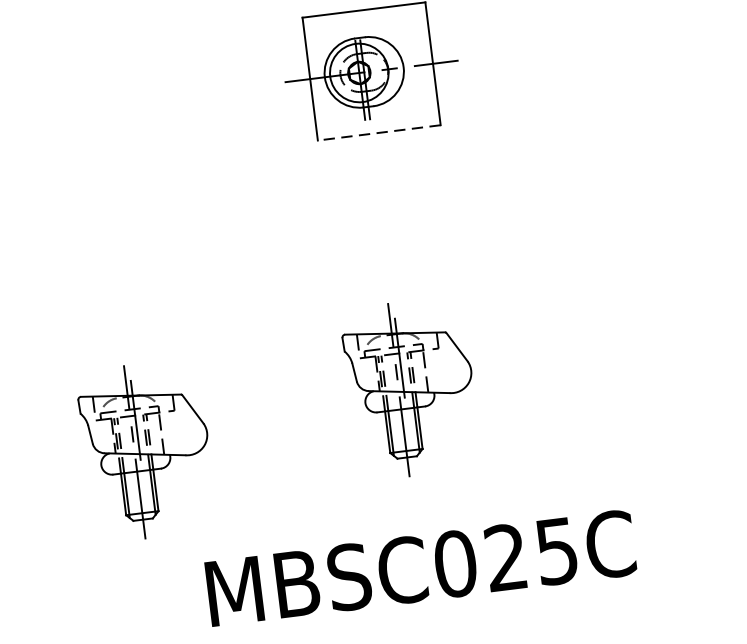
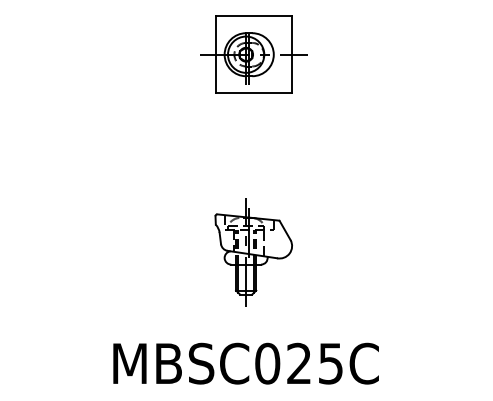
line: (378, 133) -> (253, 93), dashed -> solid
part: (146, 450) -> (86, 270), removed

